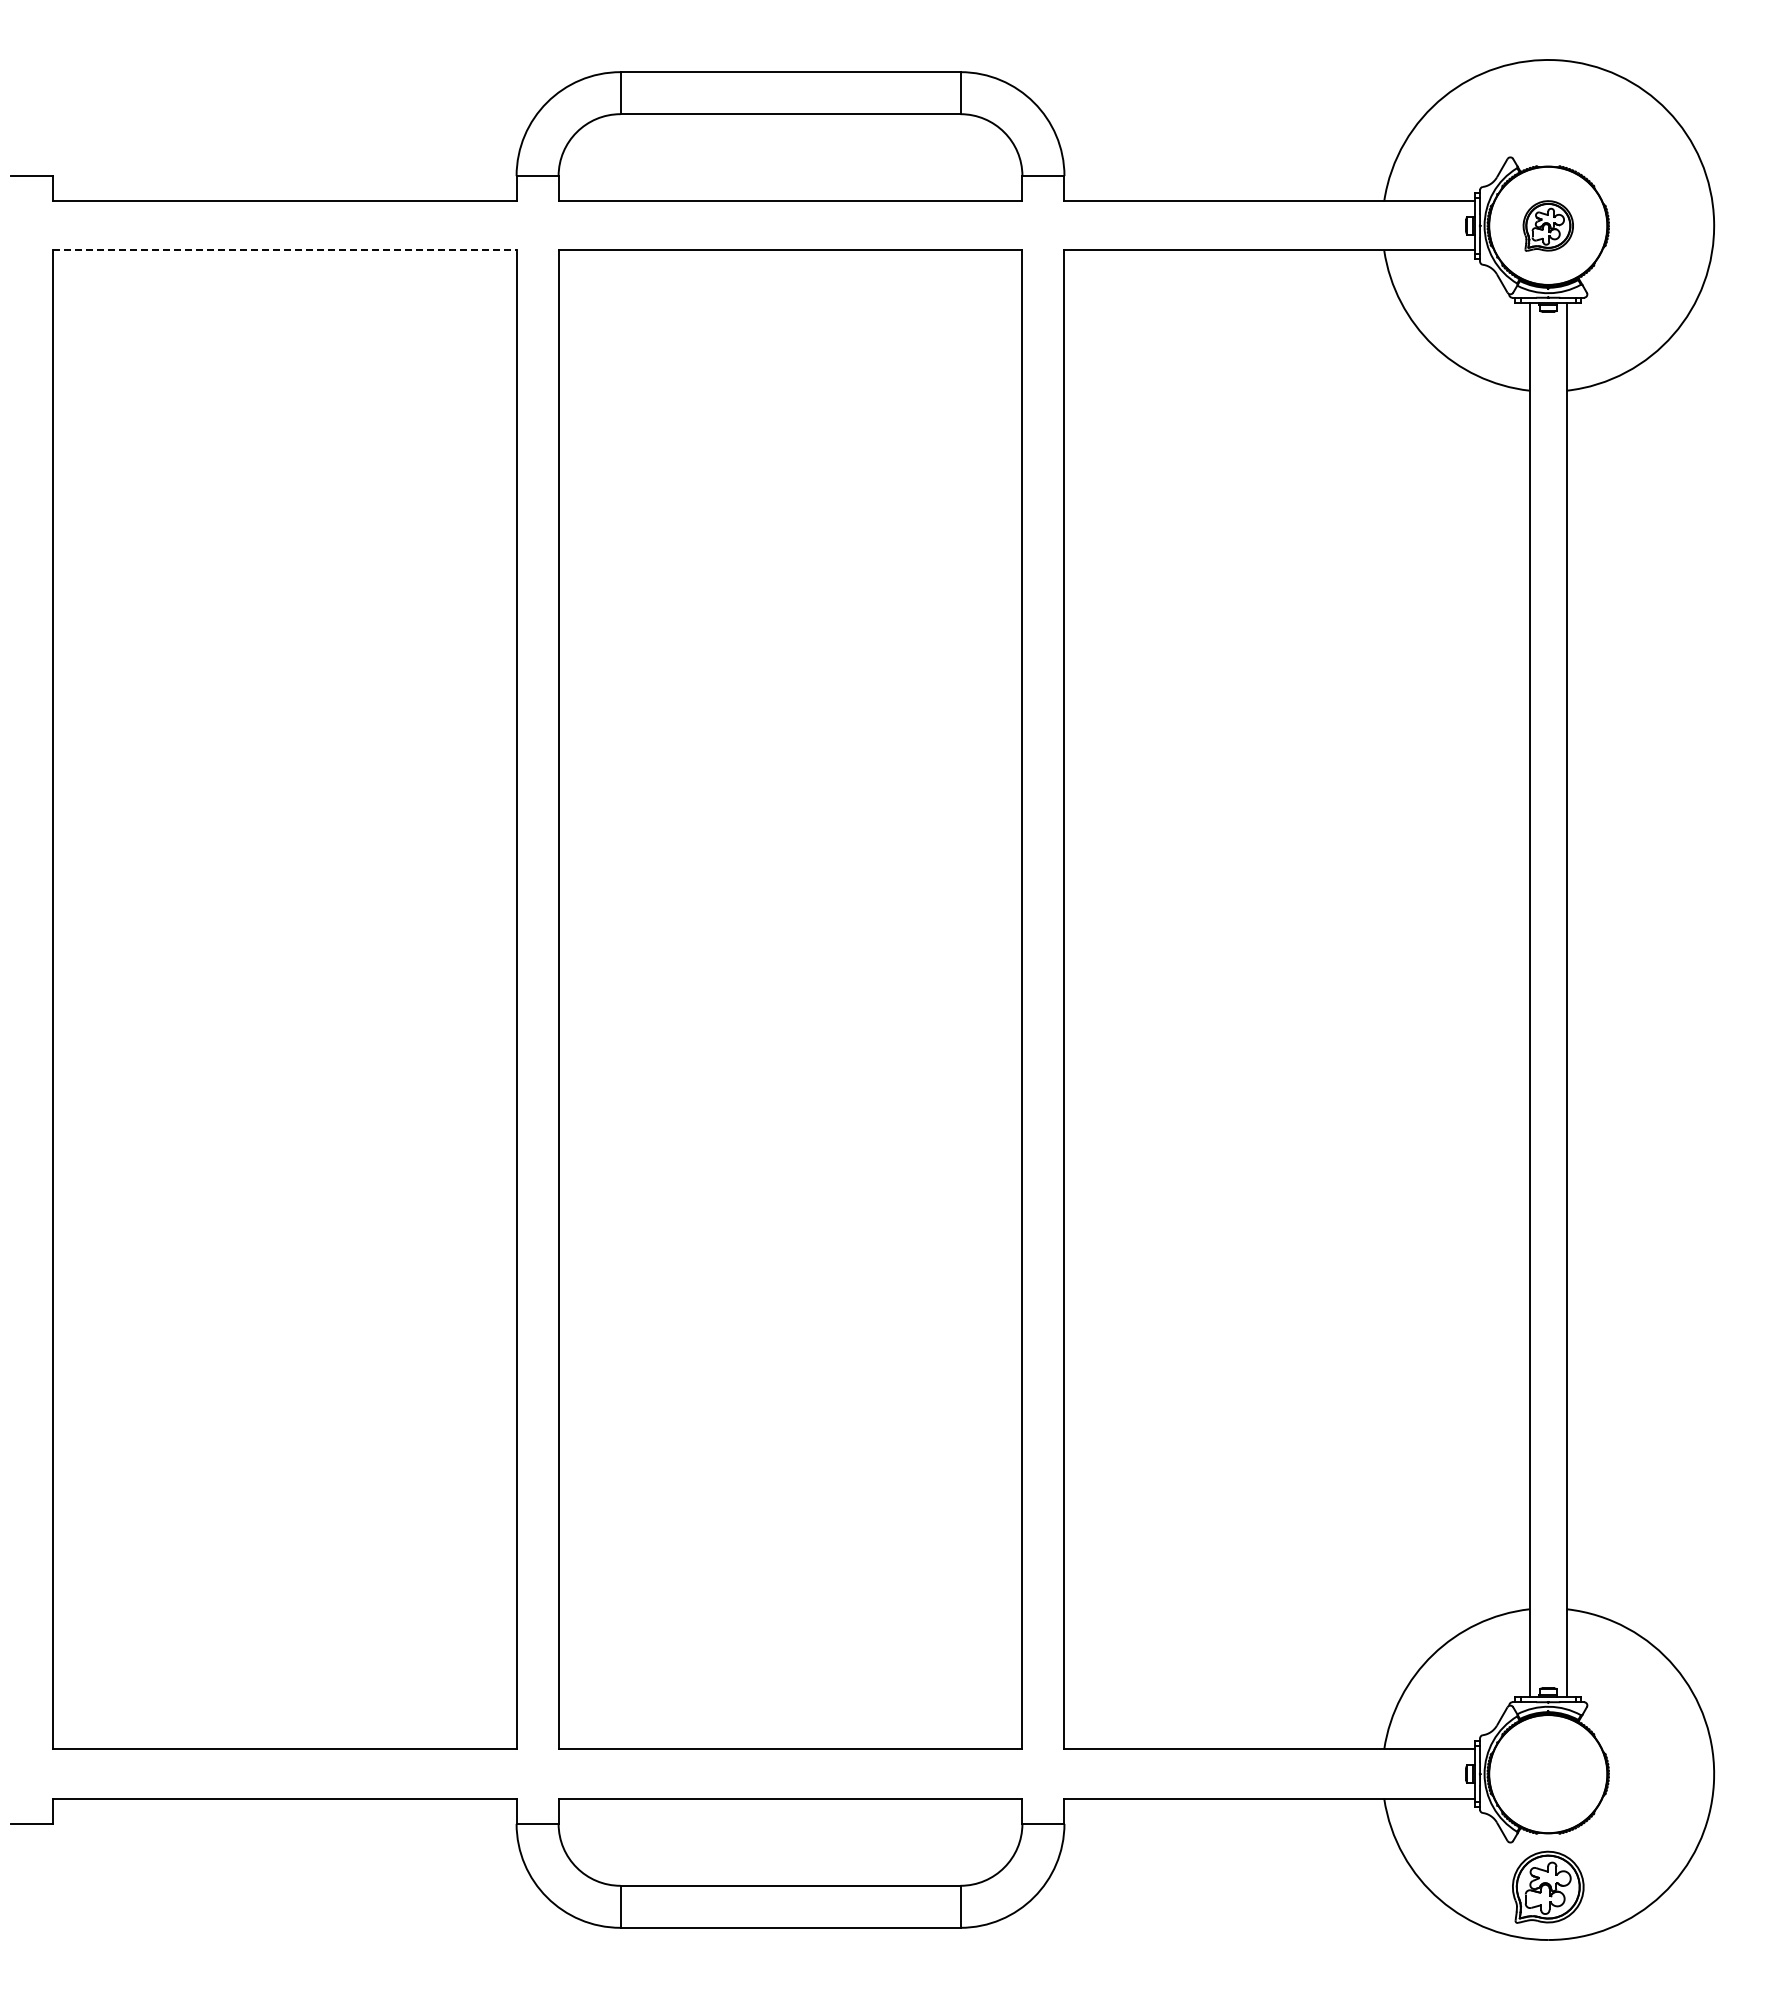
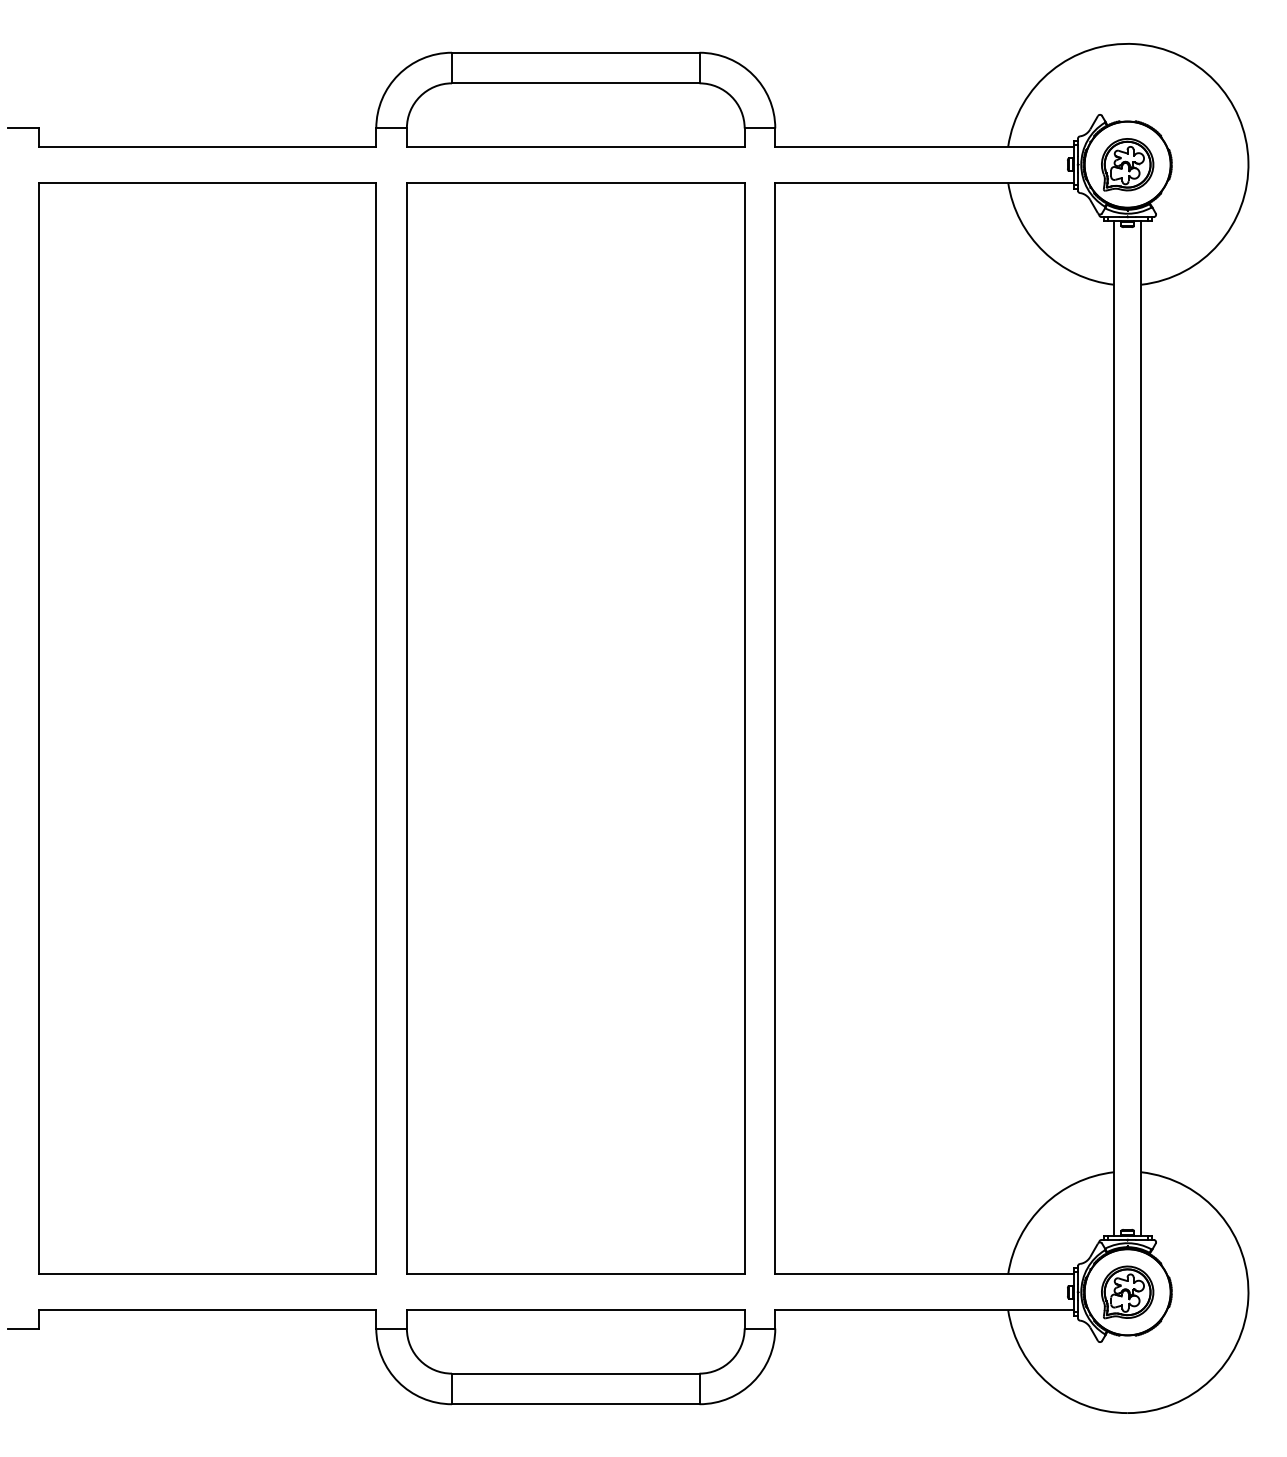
part: (1548, 225) -> (1127, 164), size x1.43
line: (284, 250) -> (207, 182), dashed -> solid
part: (1548, 1886) -> (1127, 1291), moved

